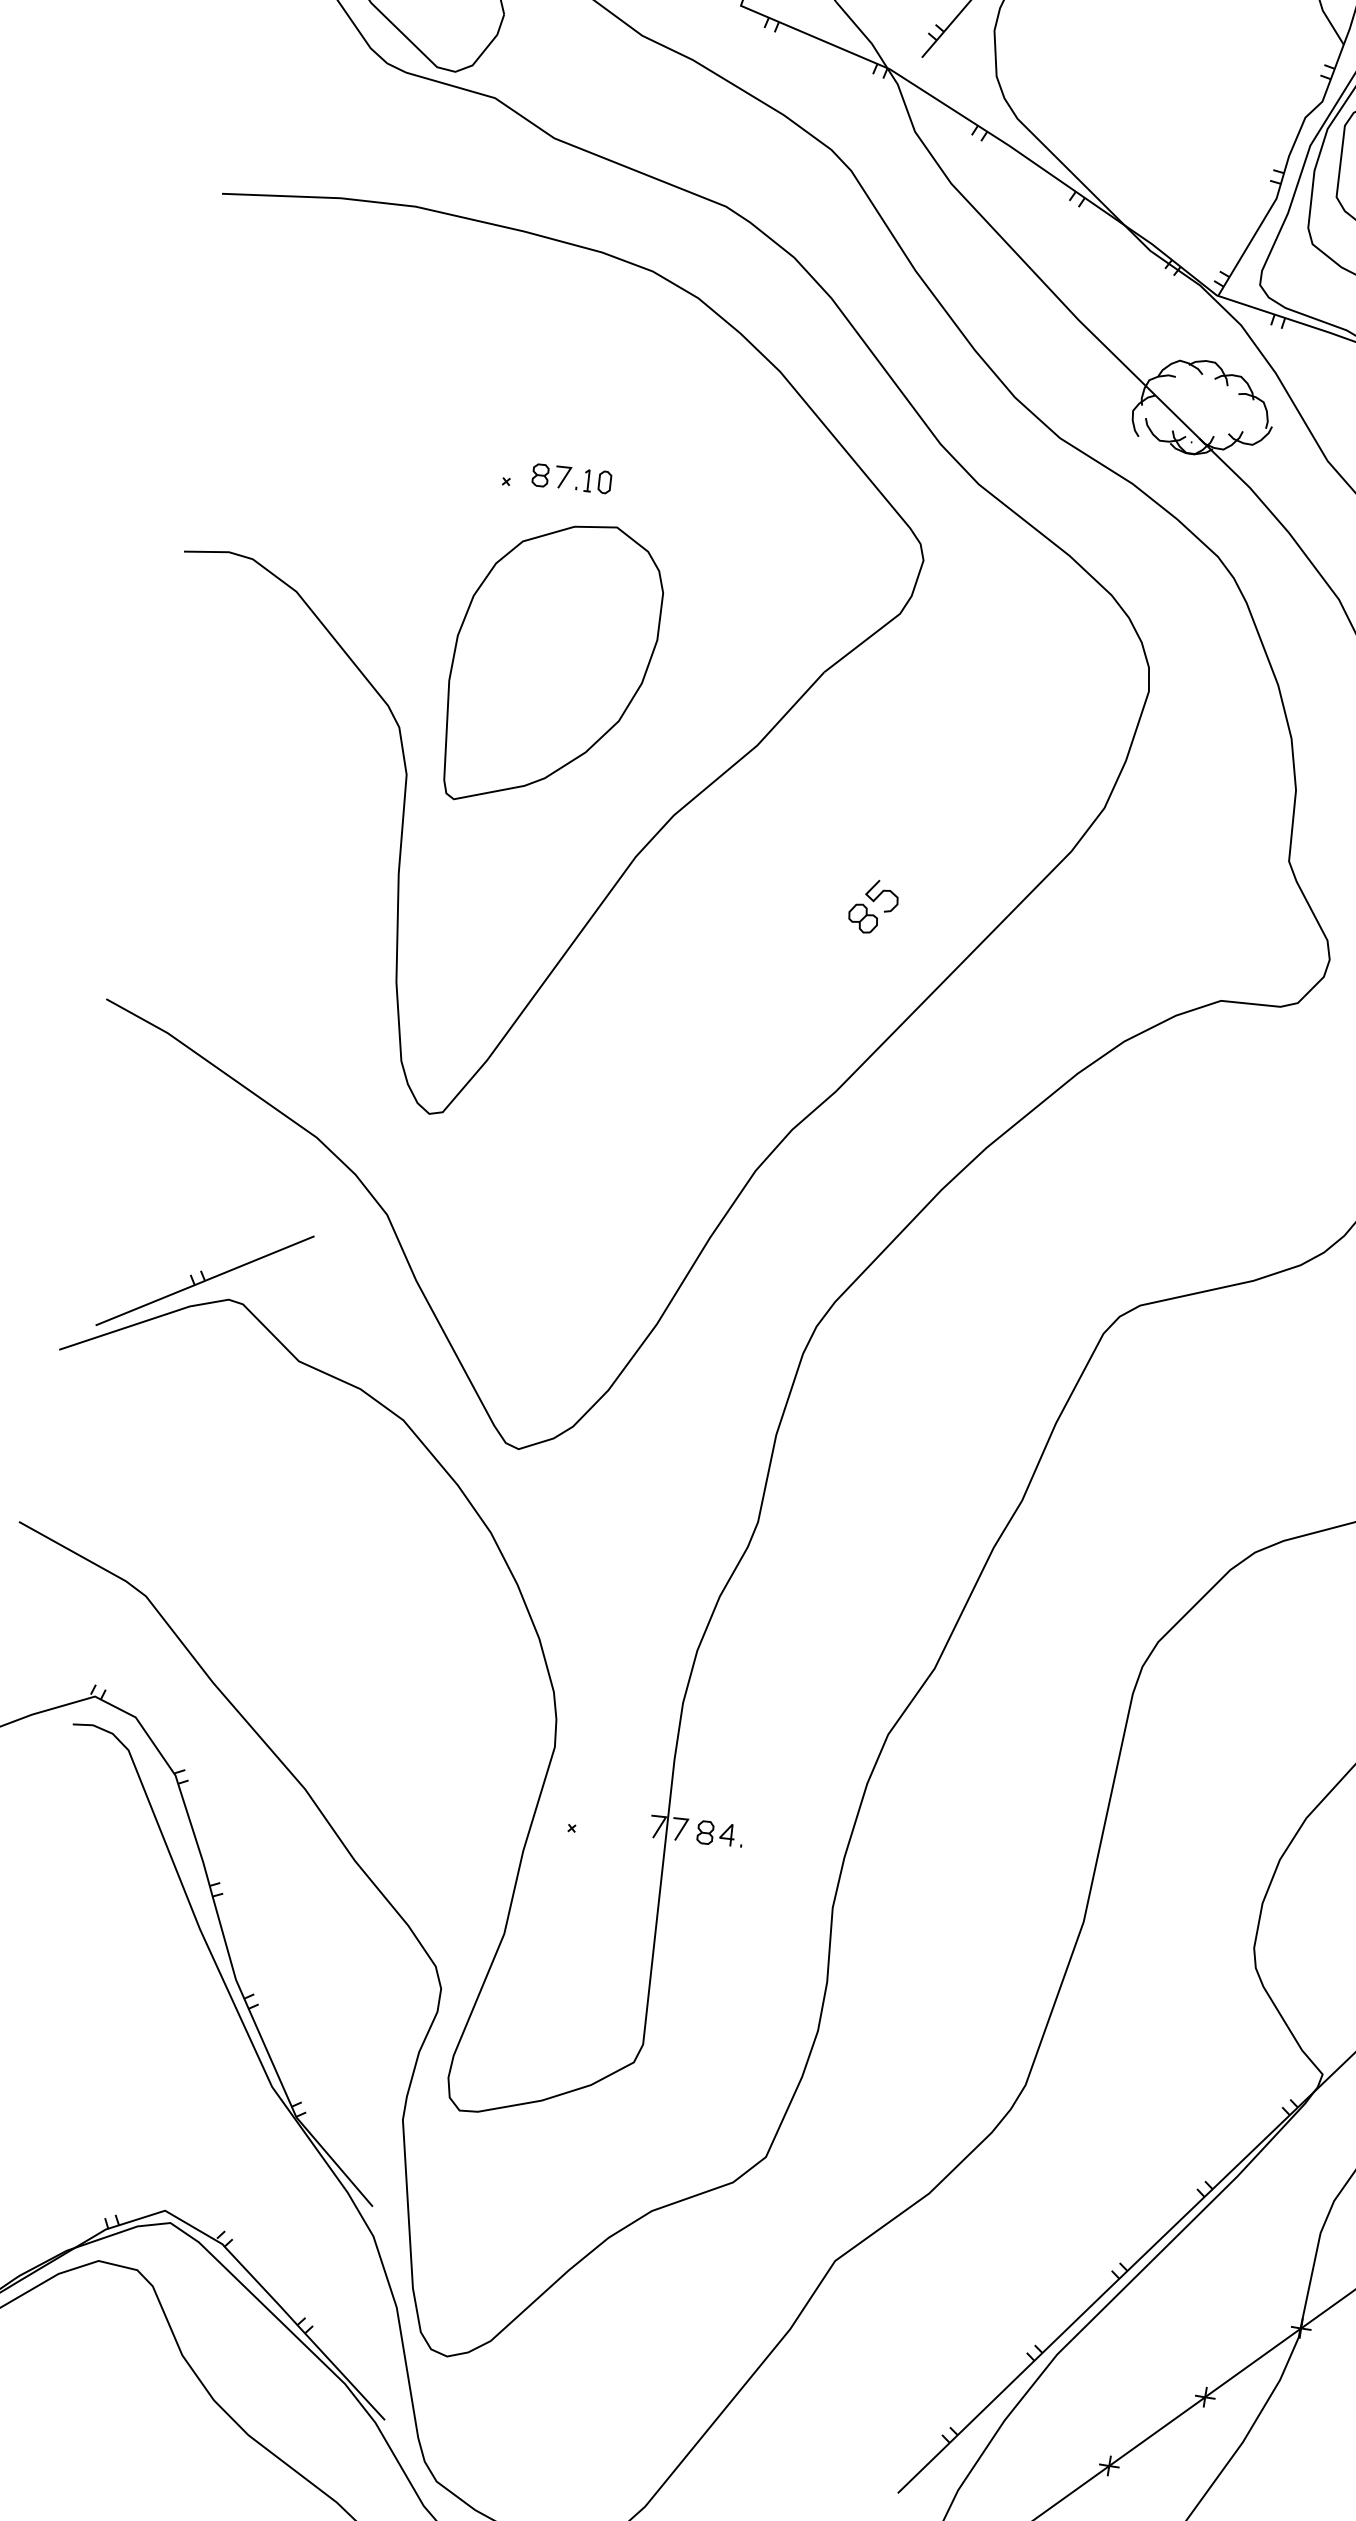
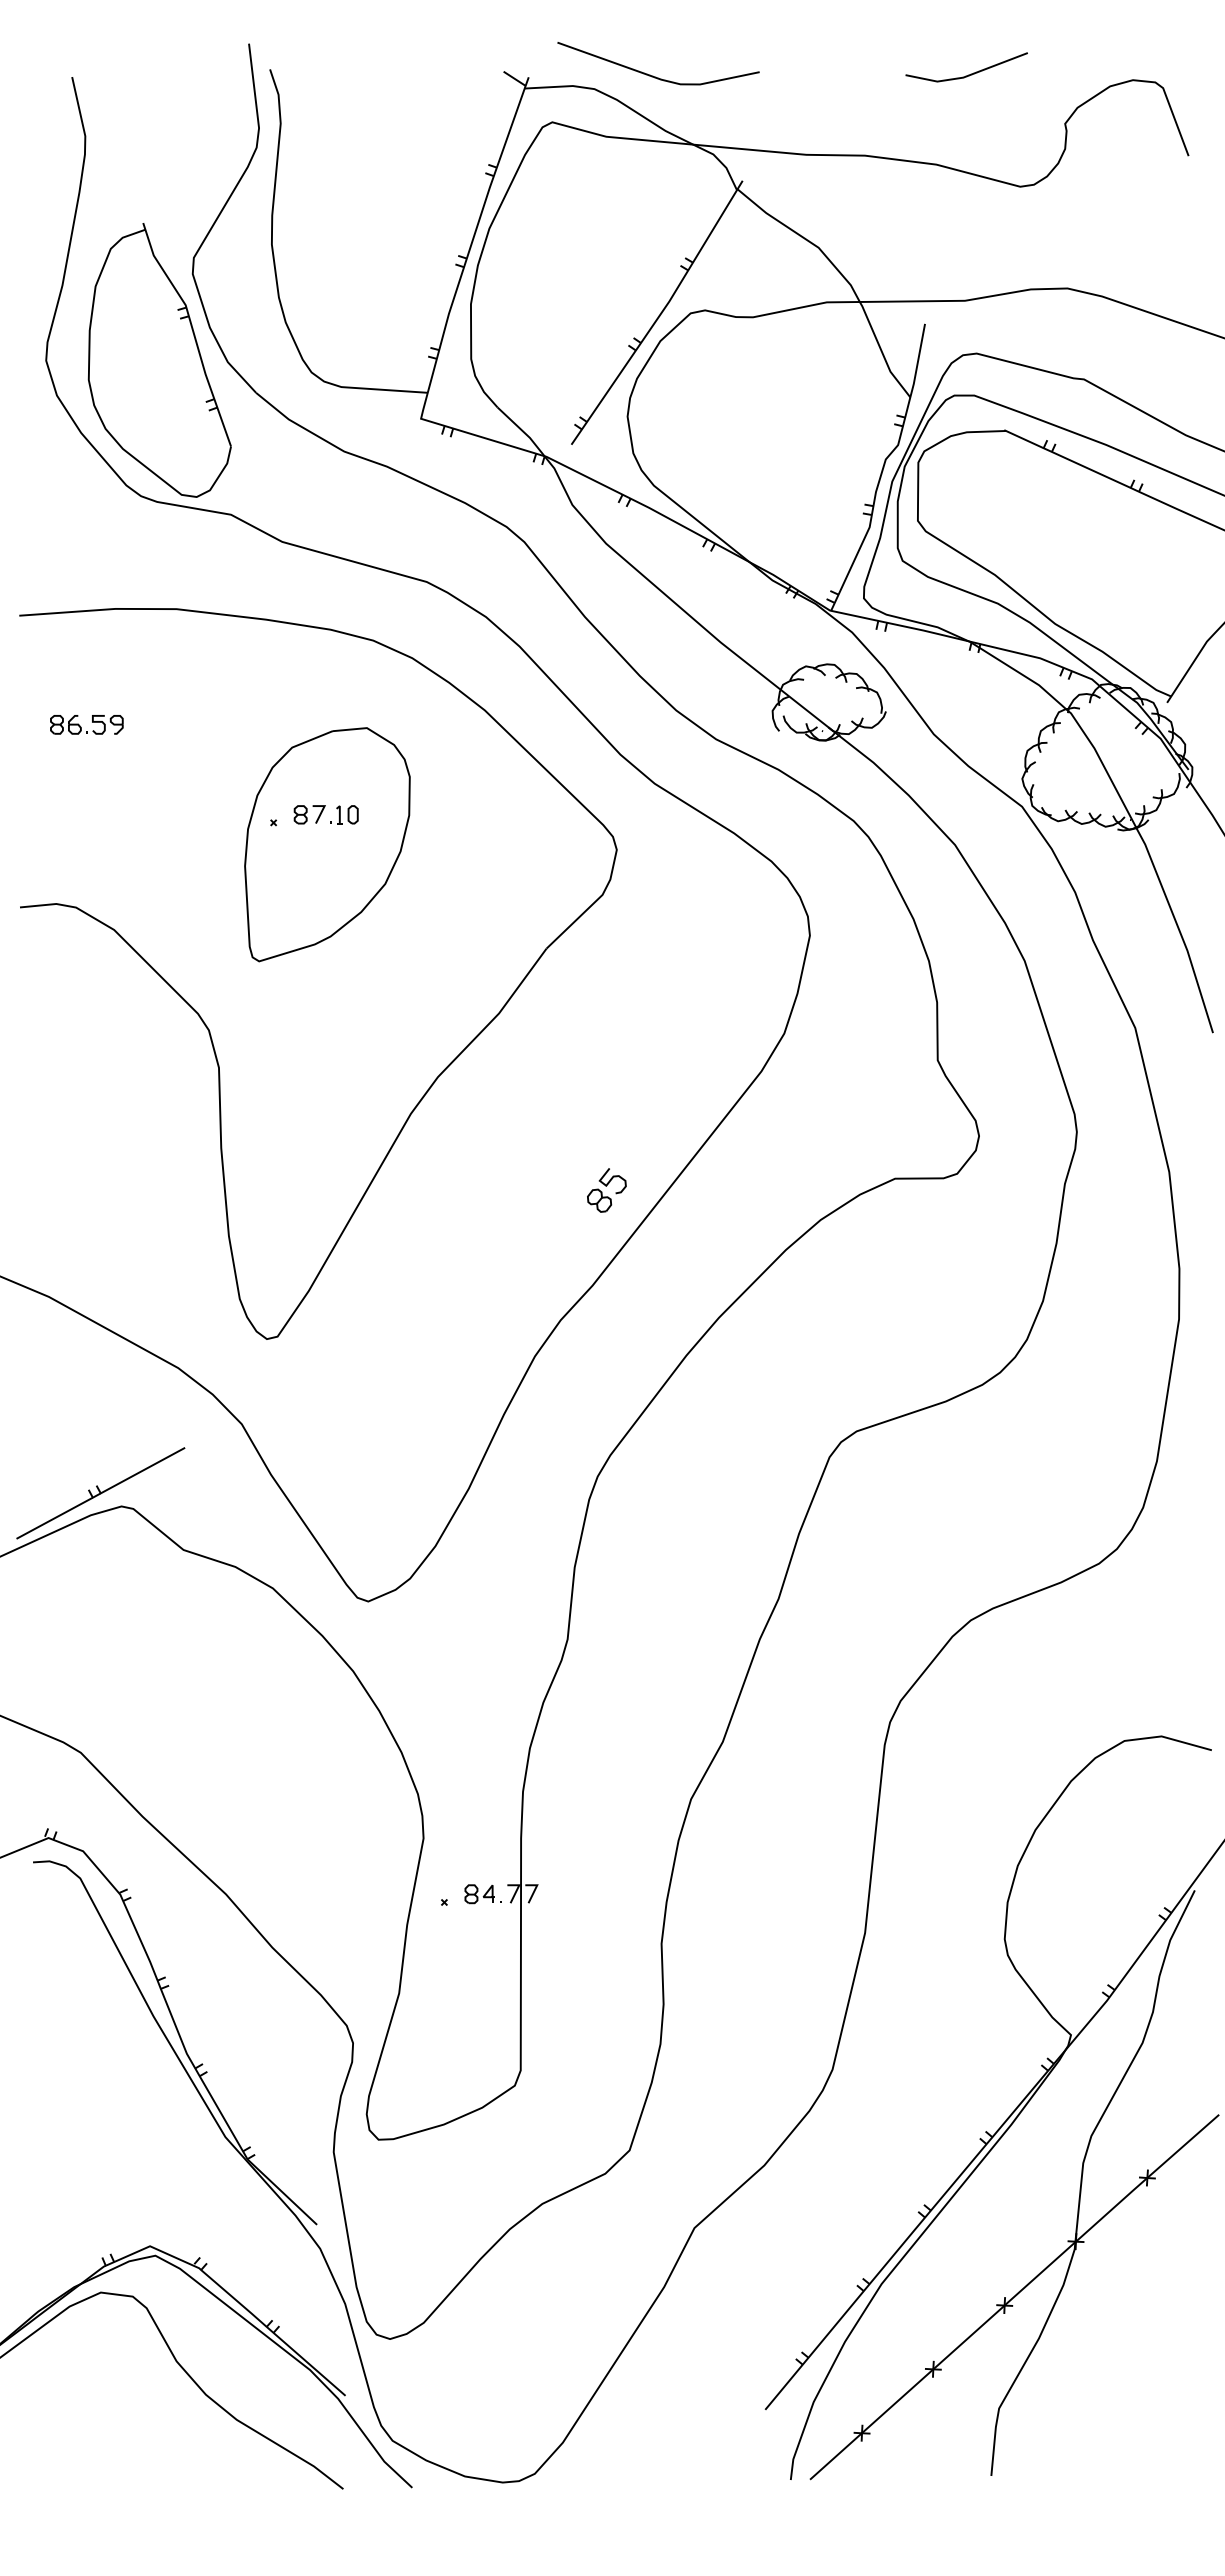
part: (289, 336) -> (86, 724), added
part: (553, 665) -> (327, 844), moved
part: (873, 906) -> (606, 1190), moved
part: (719, 1834) -> (482, 1894), moved

